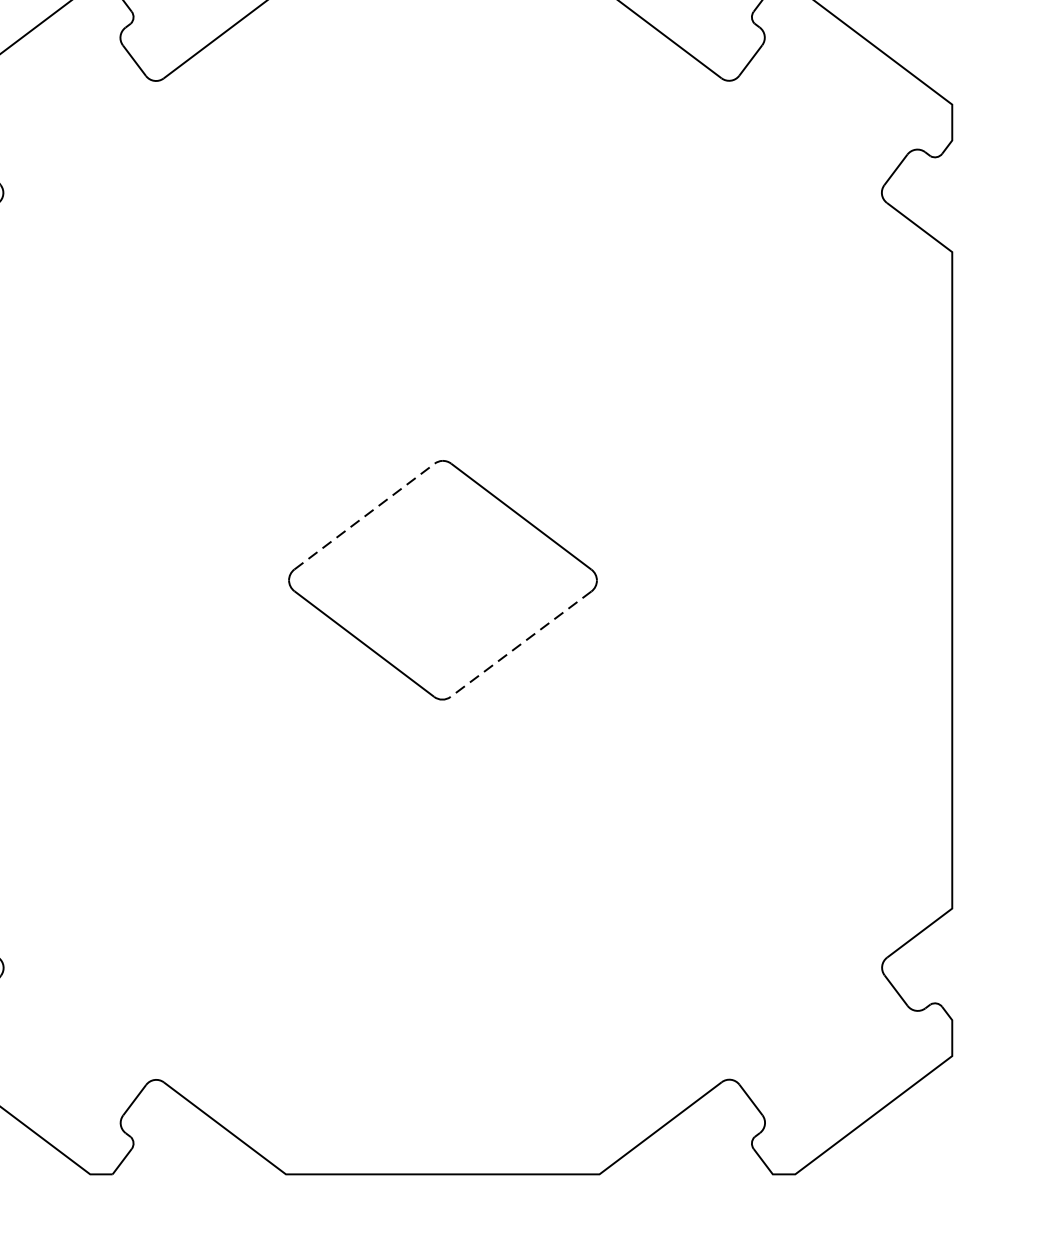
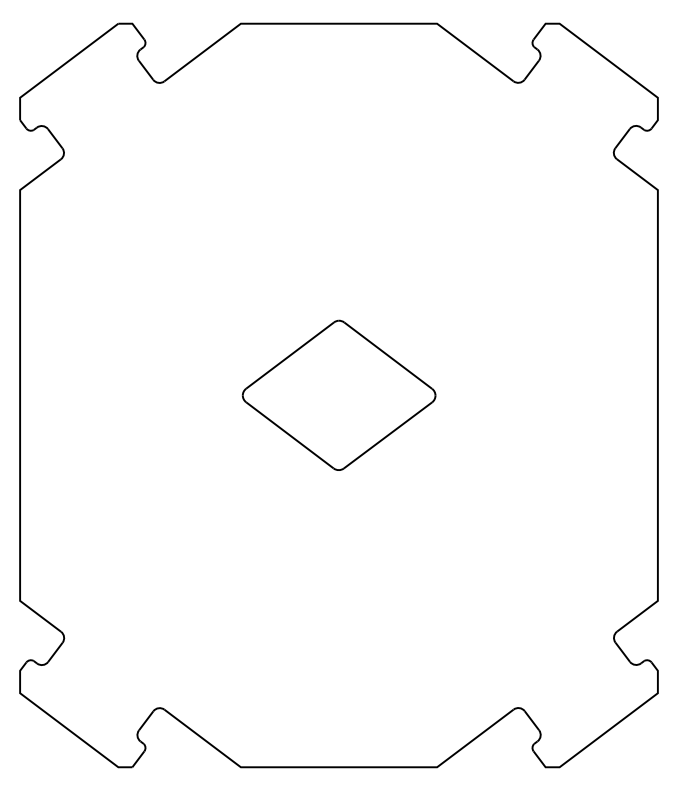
line: (365, 516) -> (290, 355), dashed -> solid
line: (520, 644) -> (387, 435), dashed -> solid

